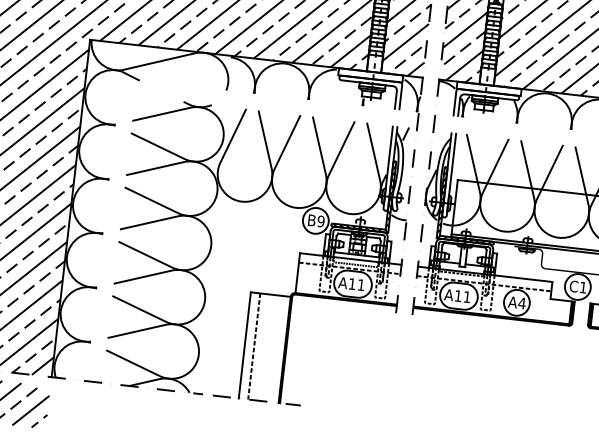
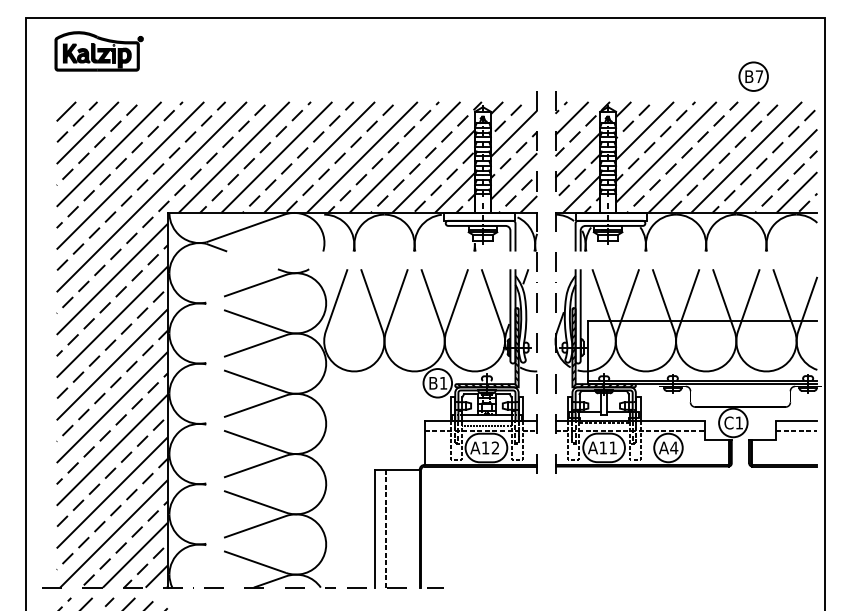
text: (321, 220) -> (443, 382), B9 -> B1
text: (361, 284) -> (495, 447), A11 -> A12

